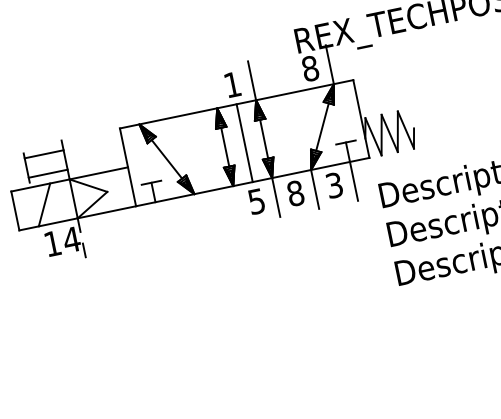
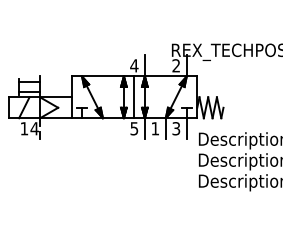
text: (310, 68) -> (176, 65), 8 -> 2
text: (232, 84) -> (134, 65), 1 -> 4
text: (295, 192) -> (155, 128), 8 -> 1

